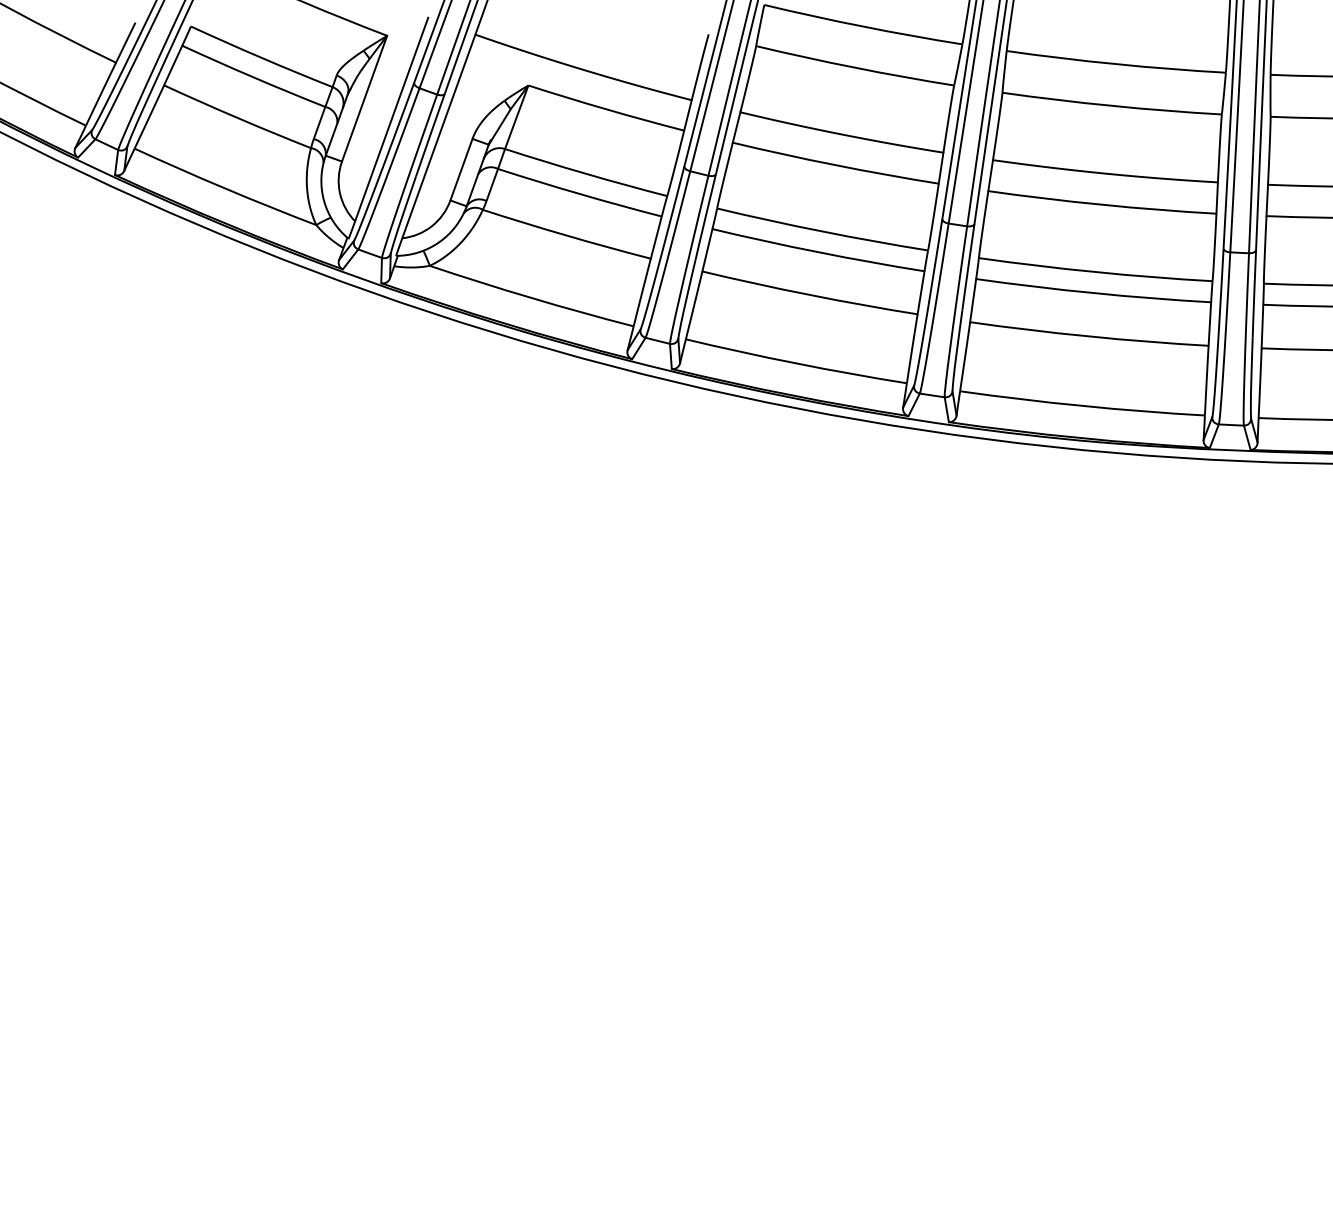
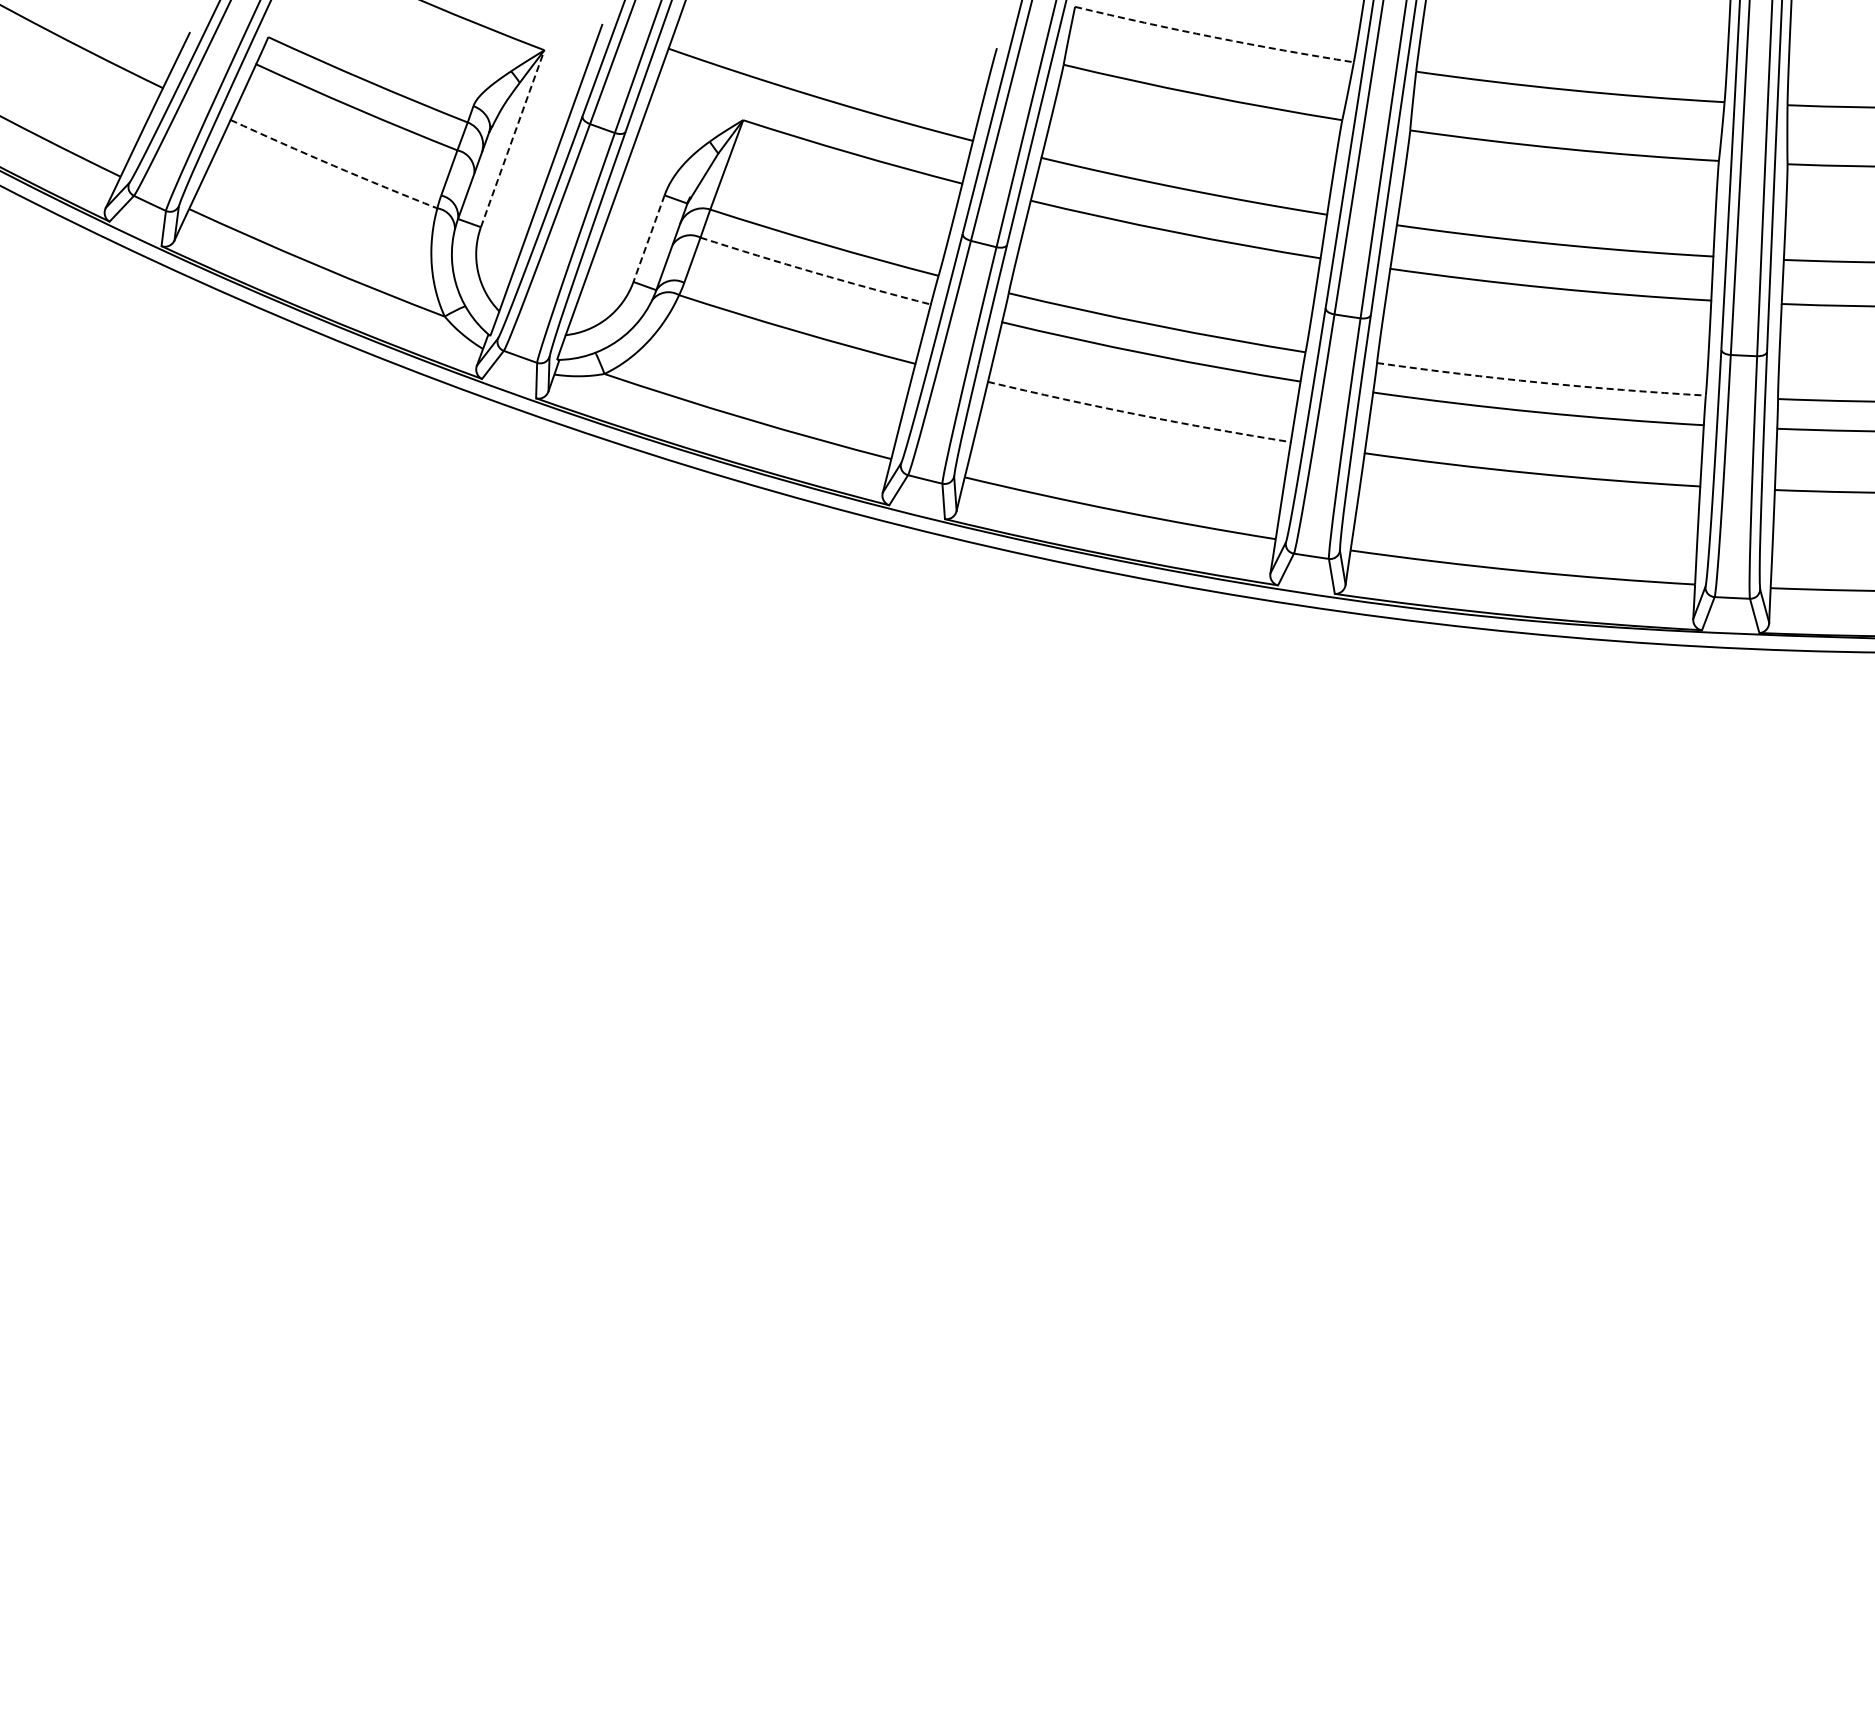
arc: (862, 26) -> (1213, 37), solid -> dashed
line: (364, 98) -> (512, 138), solid -> dashed
arc: (237, 117) -> (333, 165), solid -> dashed
line: (461, 170) -> (648, 239), solid -> dashed
arc: (579, 193) -> (815, 272), solid -> dashed
arc: (1095, 271) -> (1541, 382), solid -> dashed
arc: (809, 294) -> (1138, 414), solid -> dashed

